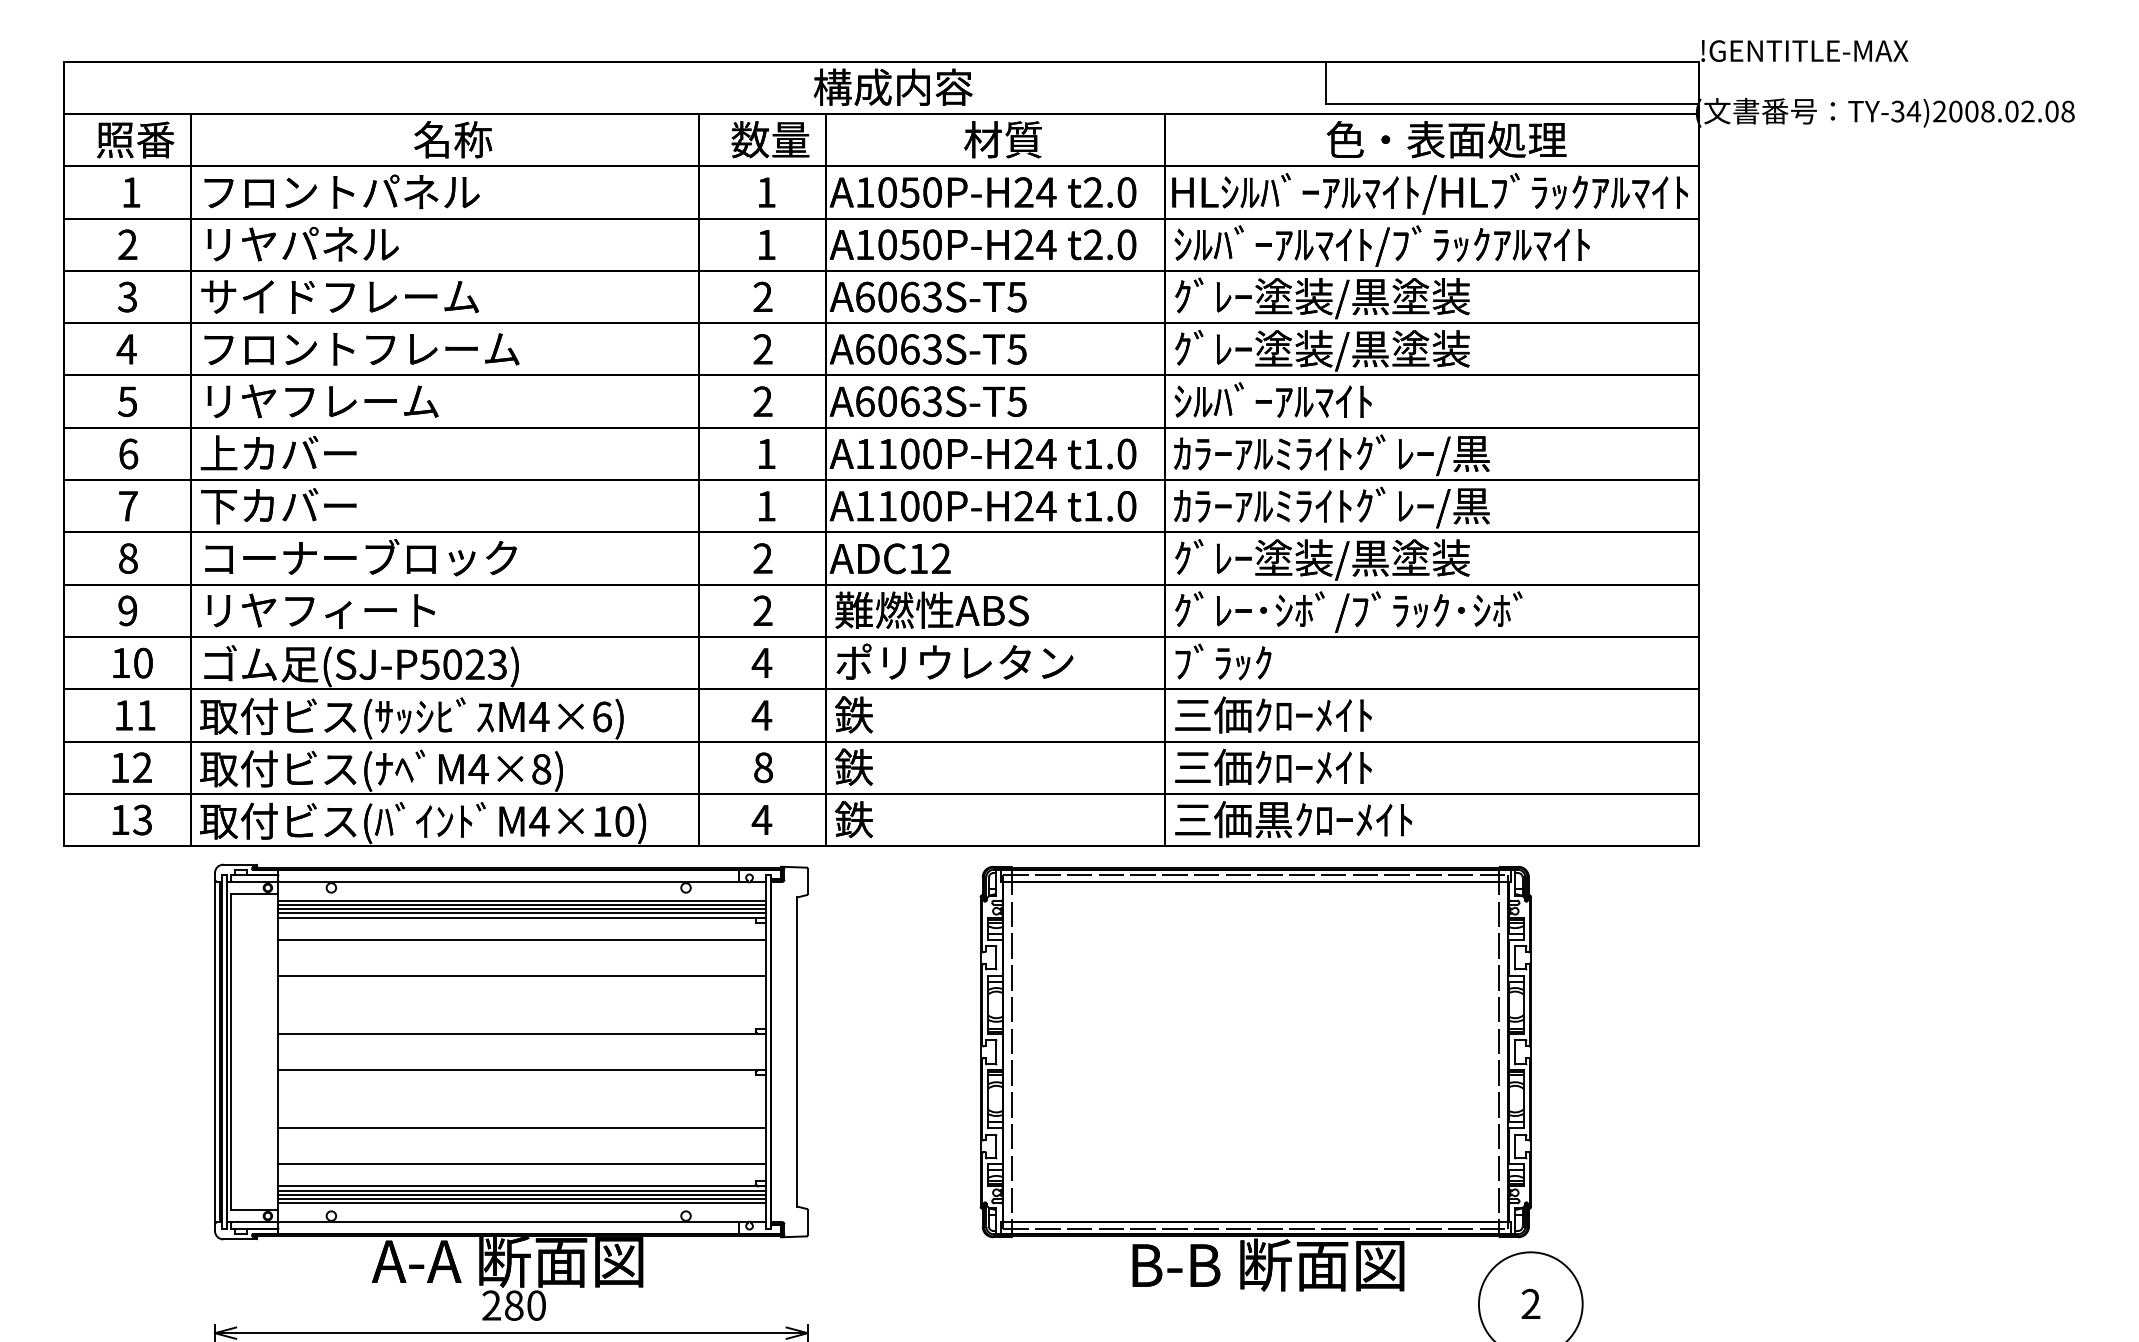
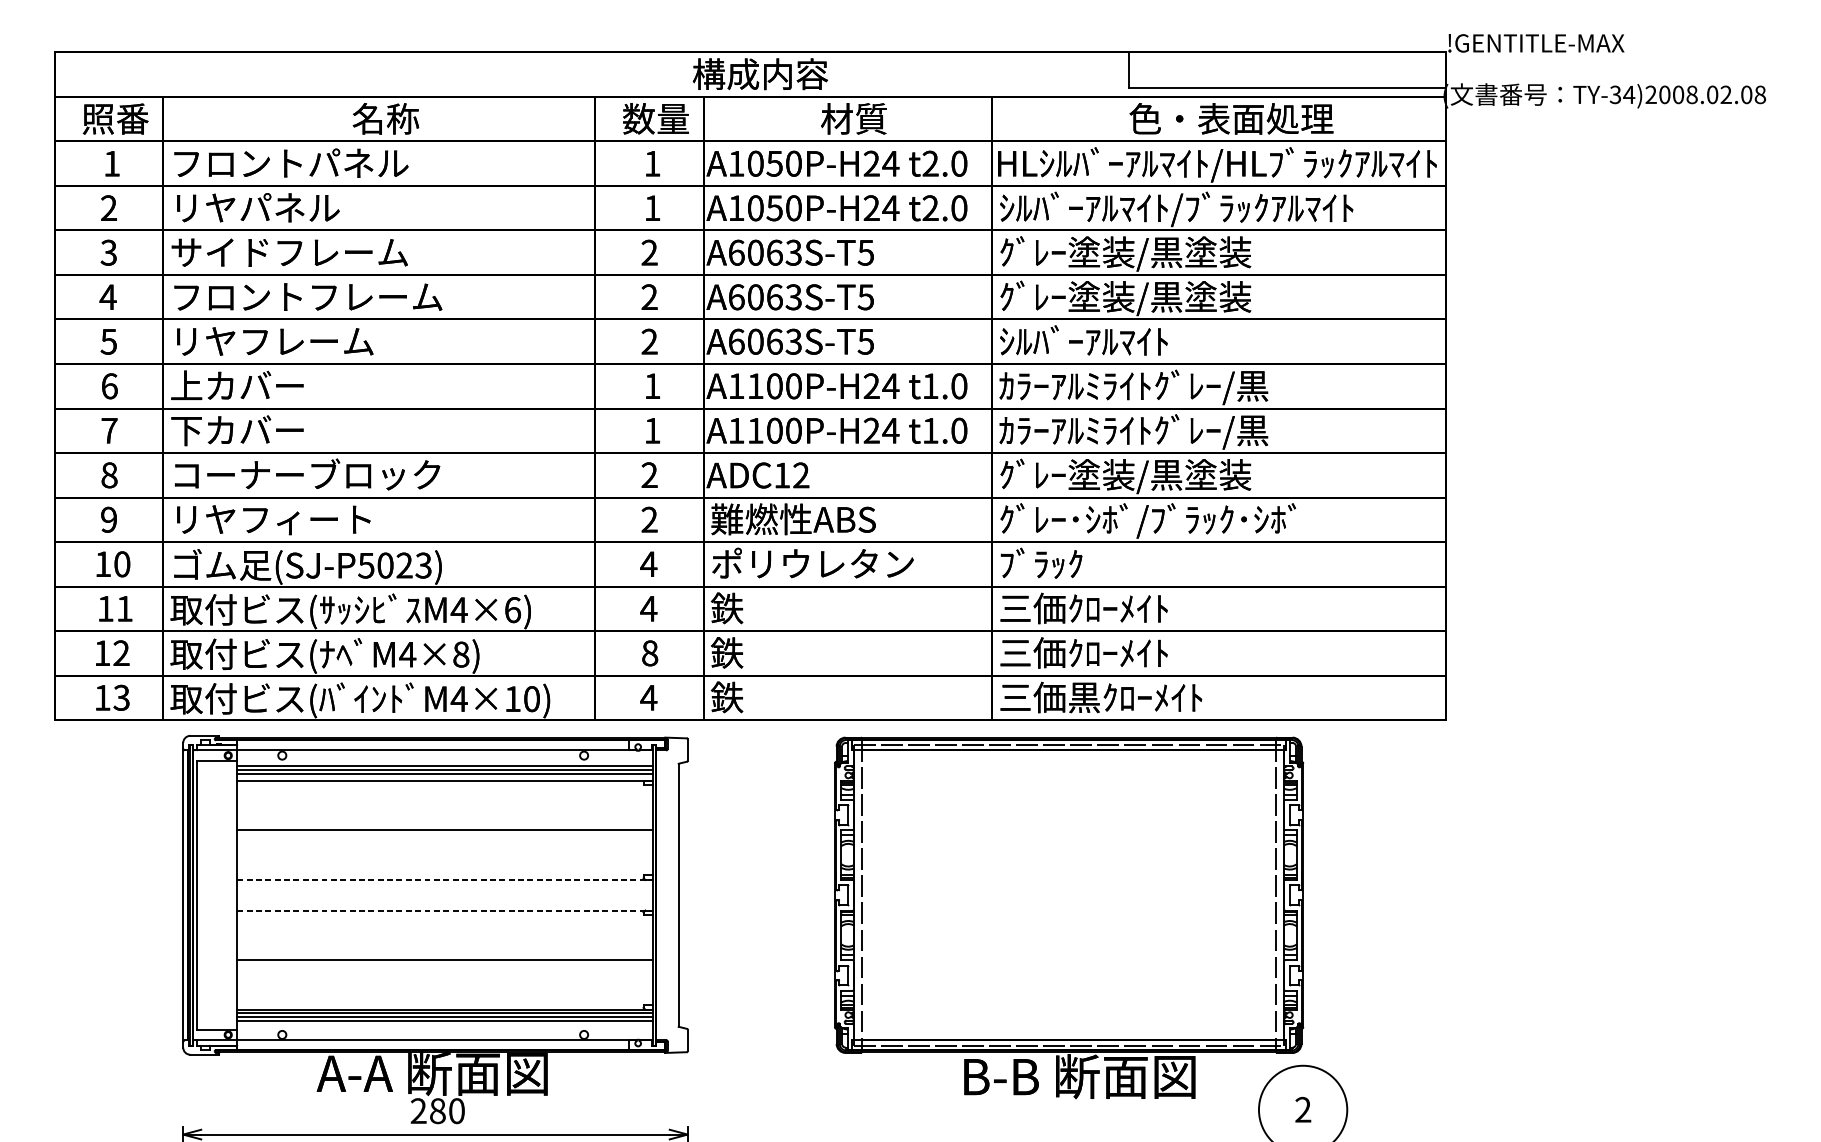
line: (522, 913) -> (444, 777), removed
line: (522, 939) -> (444, 799), removed
line: (522, 1034) -> (444, 880), solid -> dashed
line: (522, 1070) -> (444, 911), solid -> dashed
line: (522, 1164) -> (444, 991), removed
line: (522, 1203) -> (444, 1024), removed

